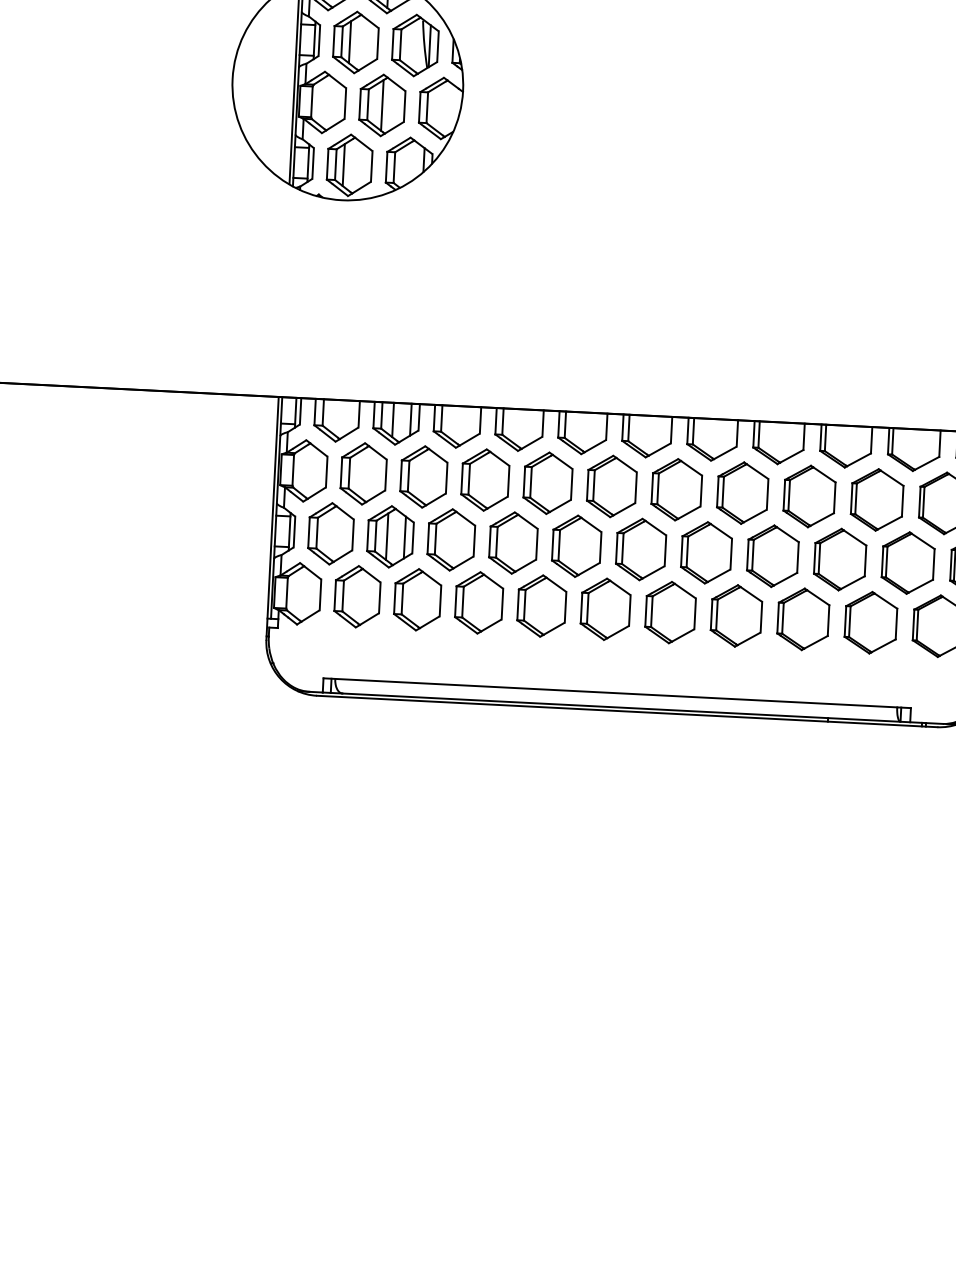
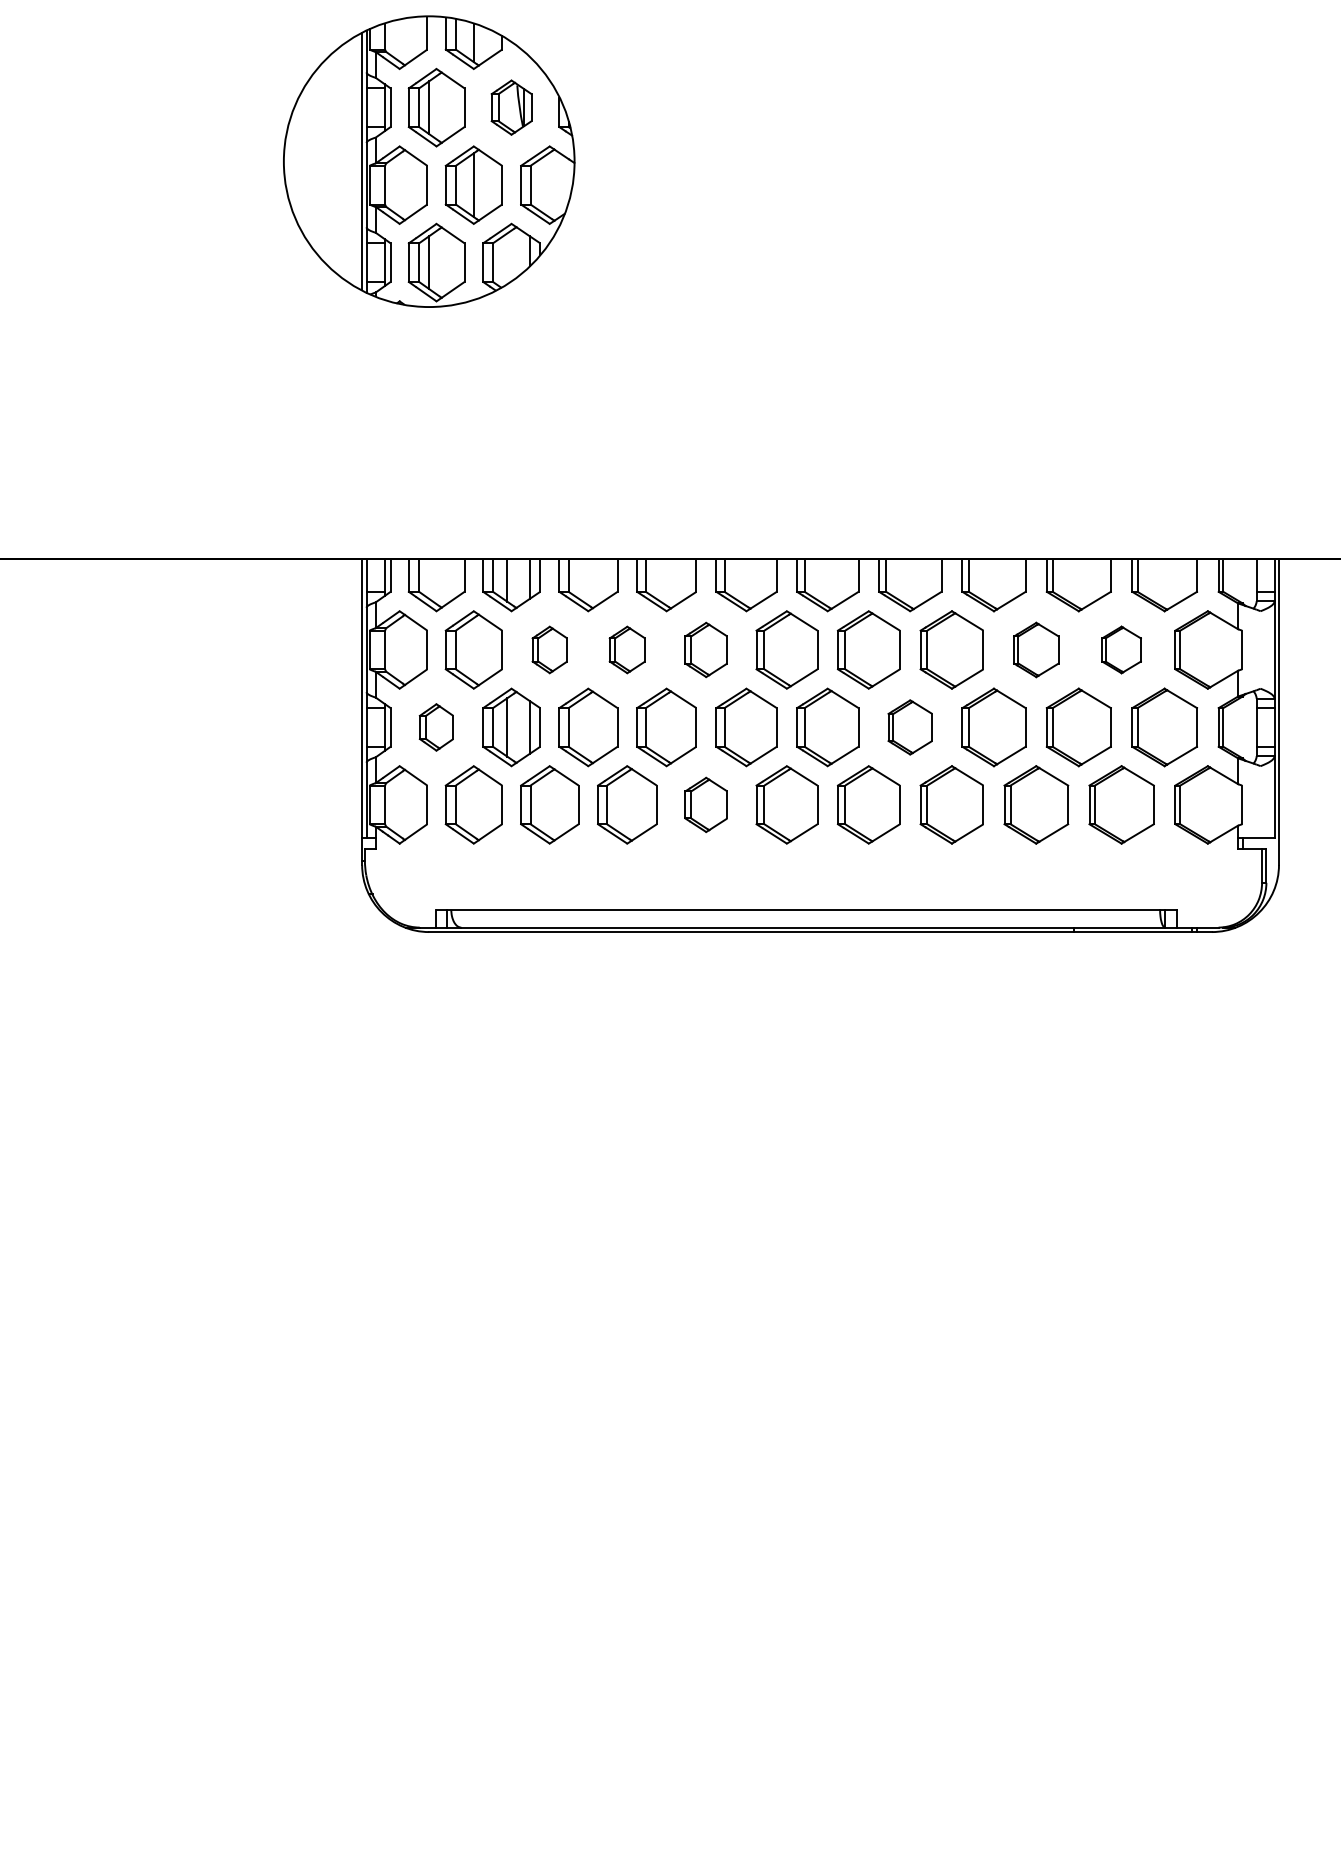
part: (415, 45) -> (511, 107), size x0.7
part: (423, 476) -> (549, 649), size x0.6
part: (485, 479) -> (627, 649), size x0.6
part: (547, 482) -> (705, 649), size x0.7
part: (809, 496) -> (1036, 649), size x0.7
part: (877, 499) -> (1121, 649), size x0.6
part: (330, 533) -> (436, 727), size x0.6
part: (706, 552) -> (910, 727), size x0.7
part: (541, 605) -> (705, 804), size x0.7

